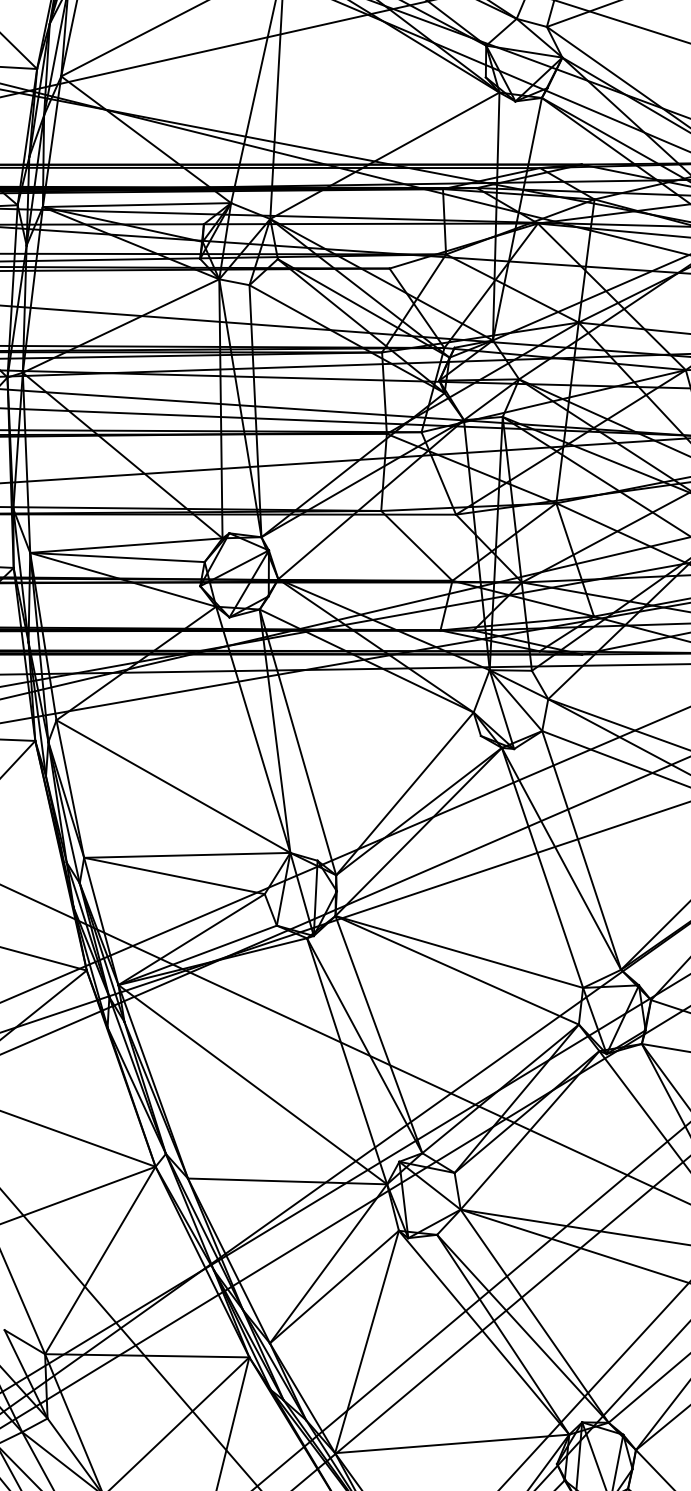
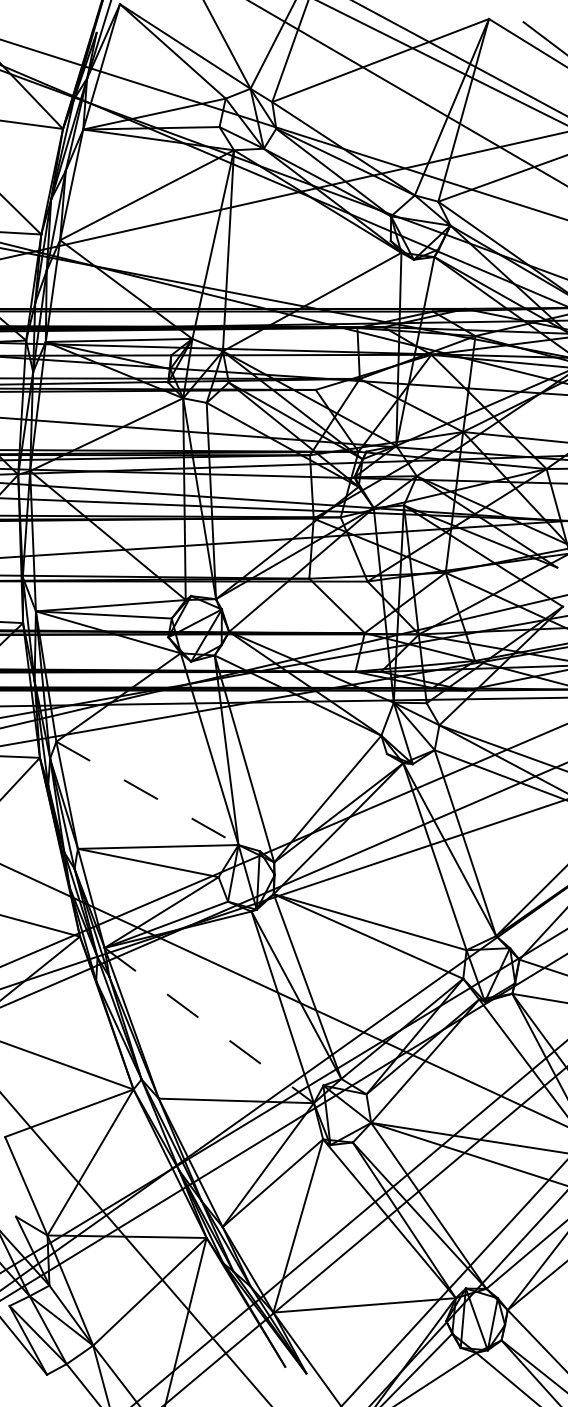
line: (173, 786) -> (147, 793), solid -> dashed
line: (253, 1084) -> (209, 1025), solid -> dashed

